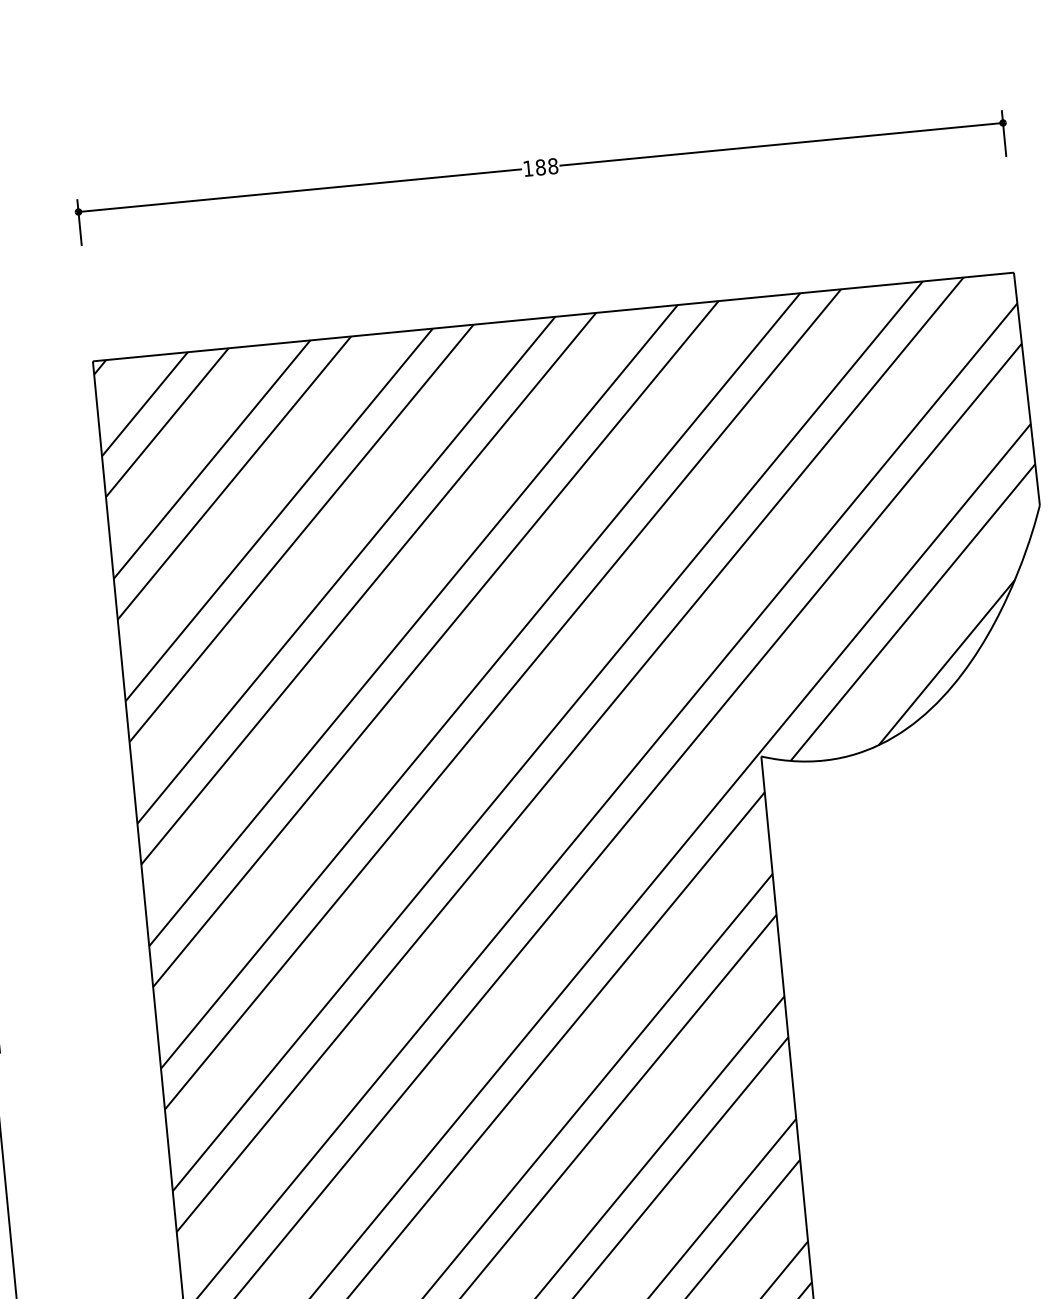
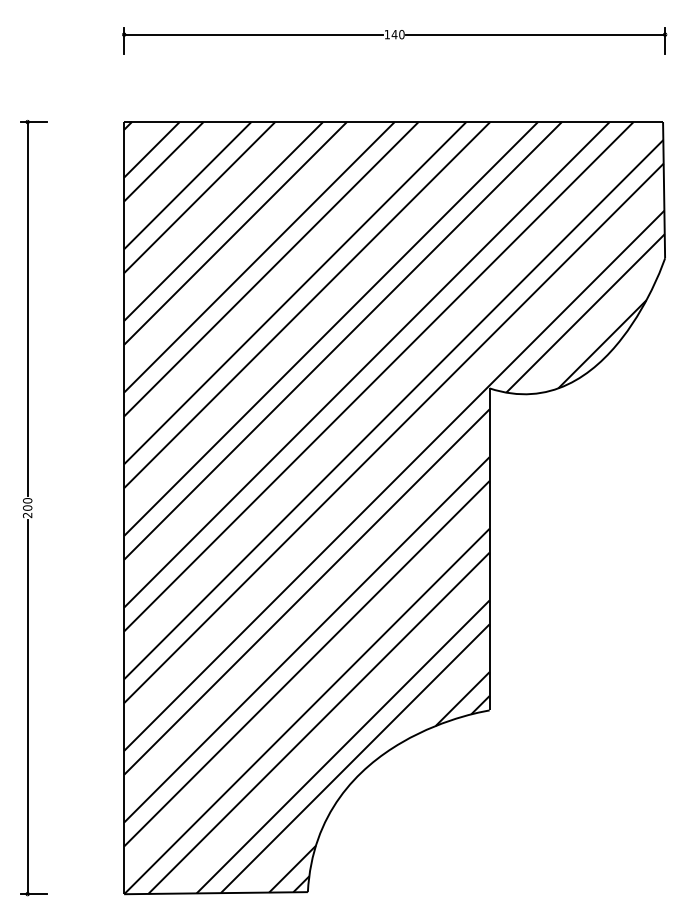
text: (545, 166) -> (397, 34), 188 -> 140

